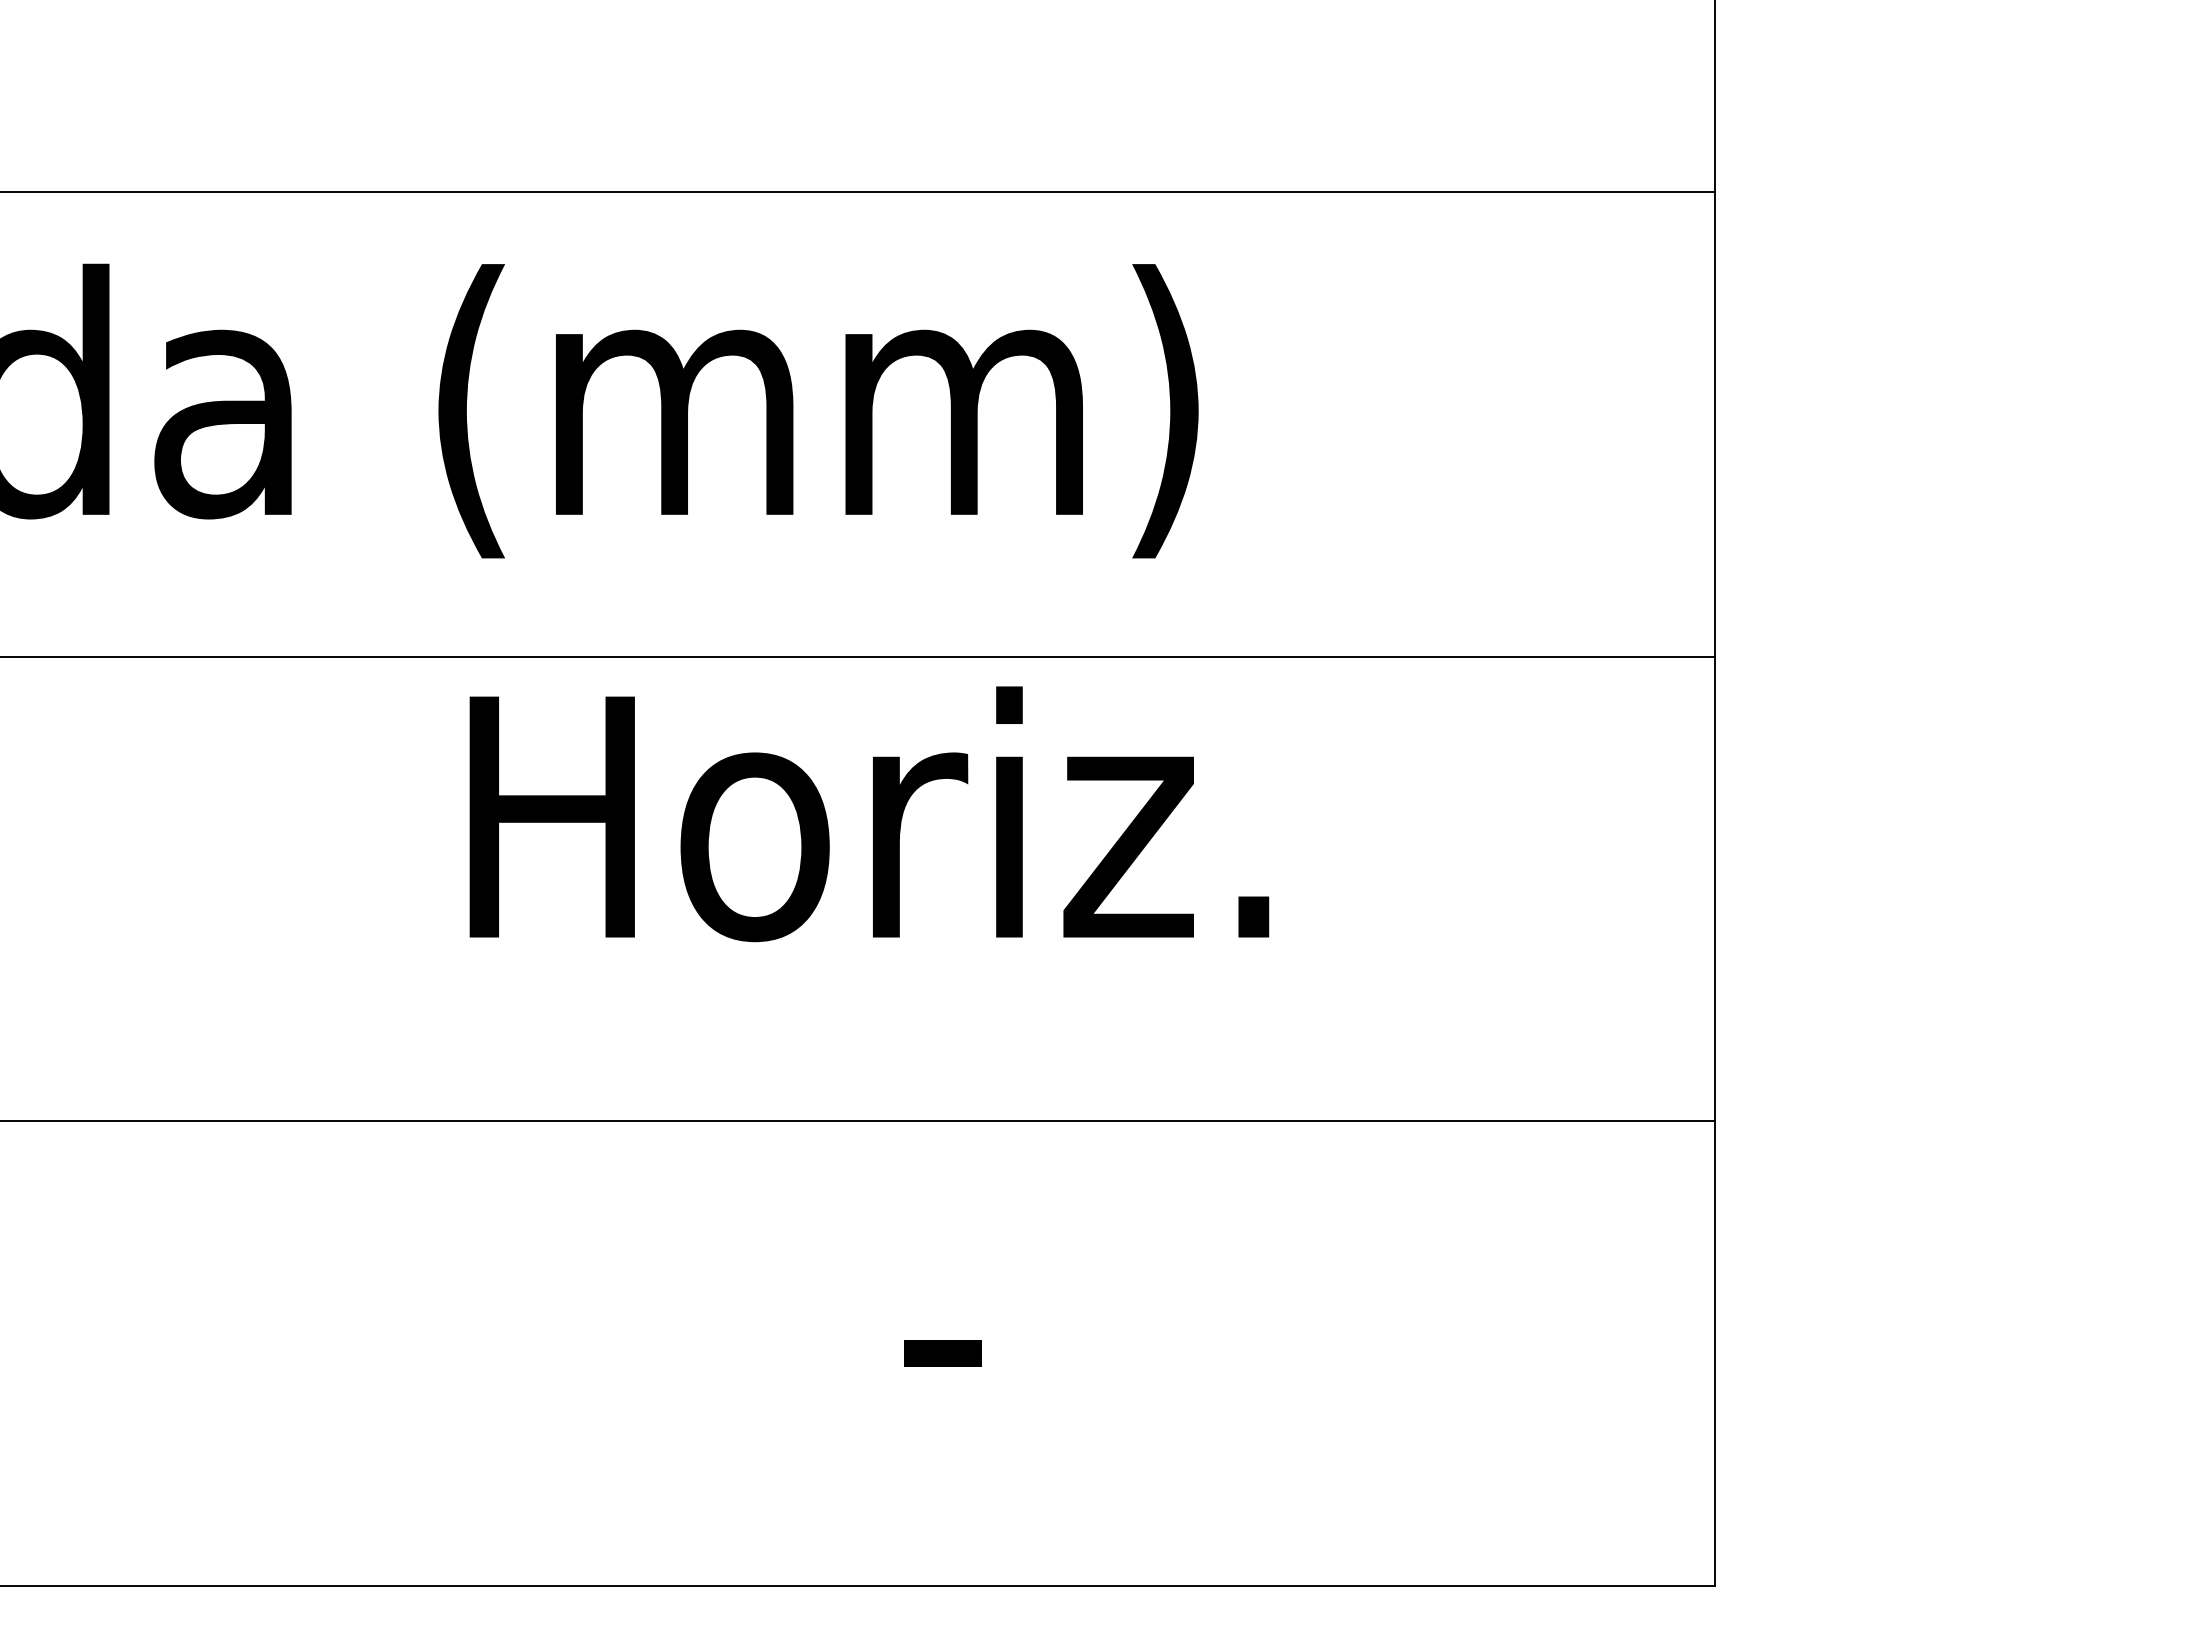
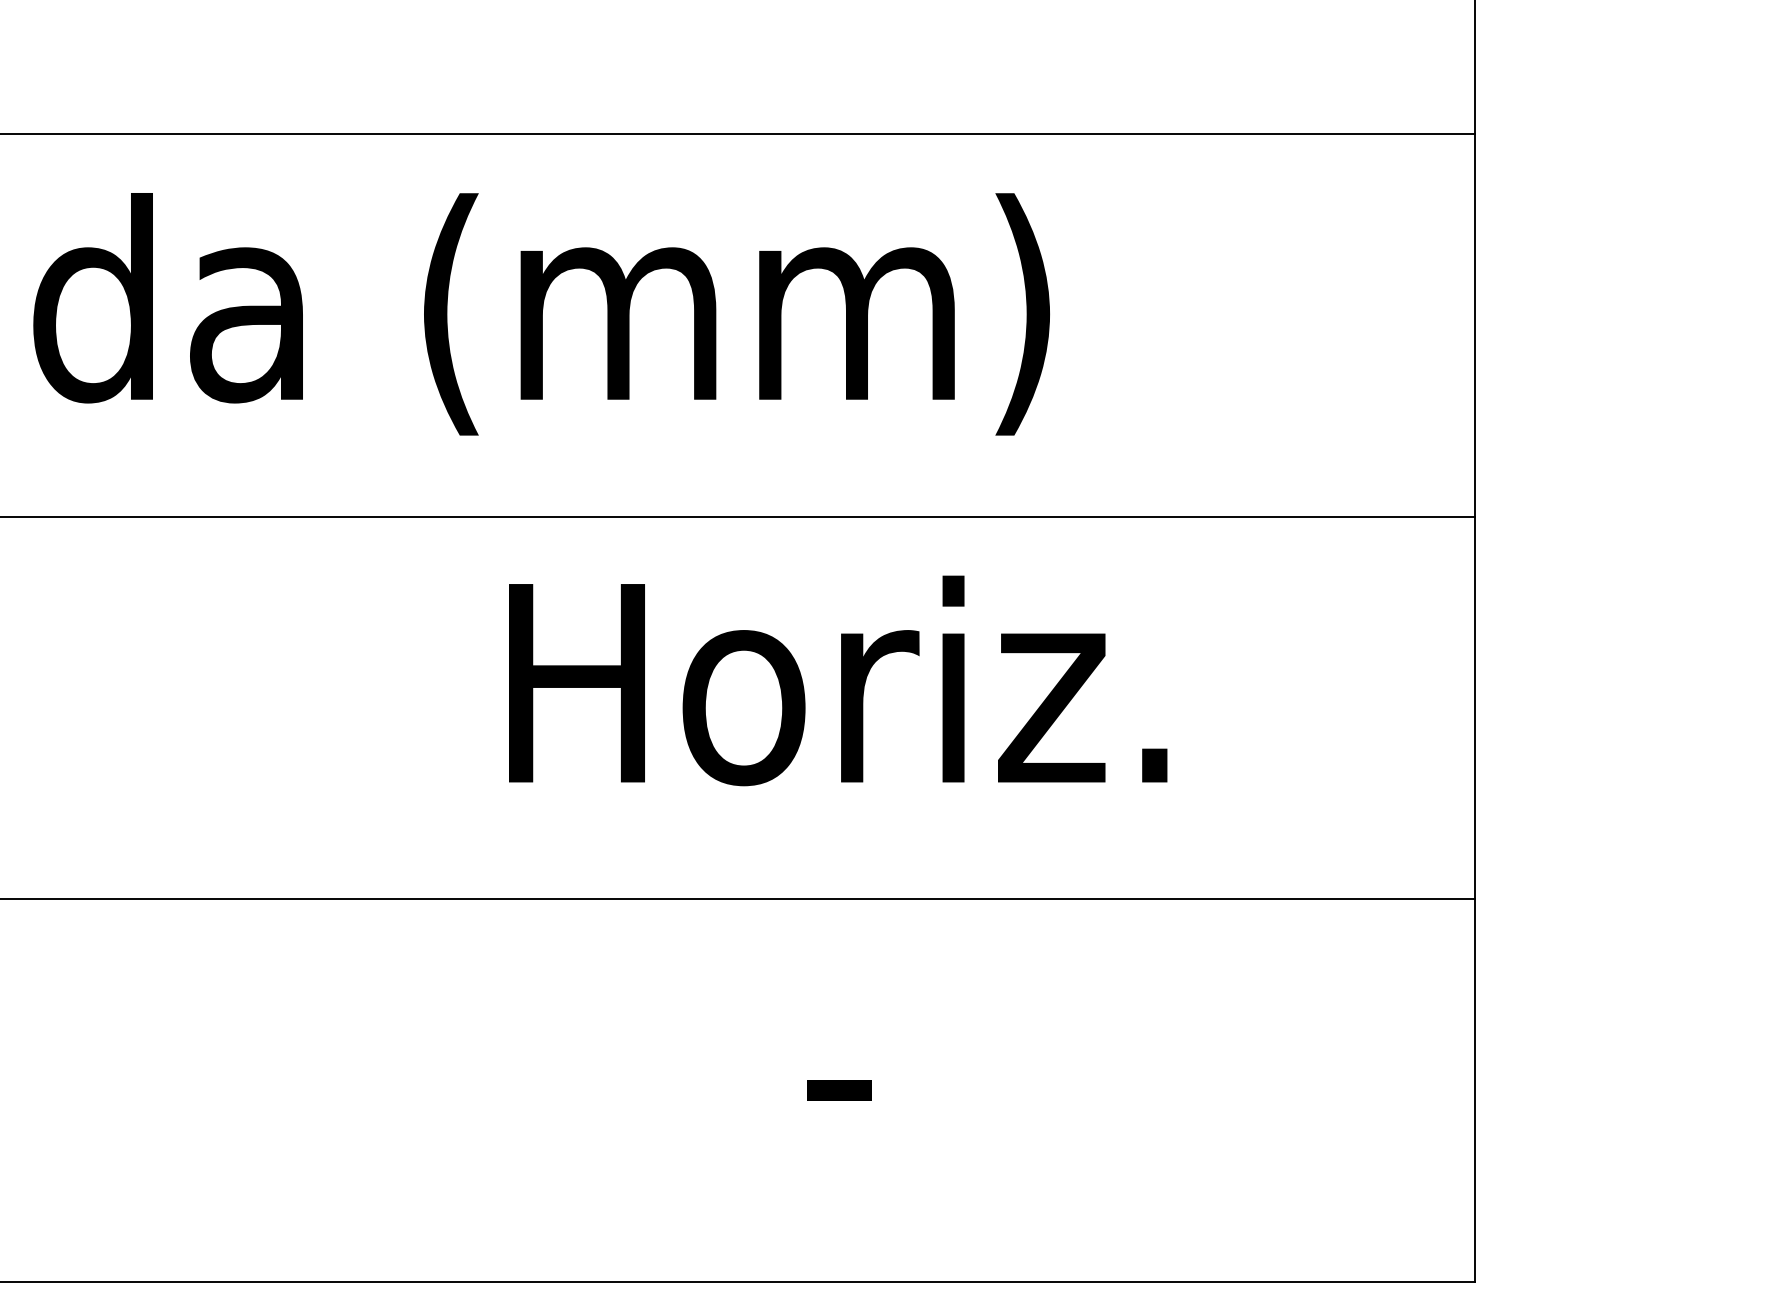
text: (869, 814) -> (838, 681), moved

